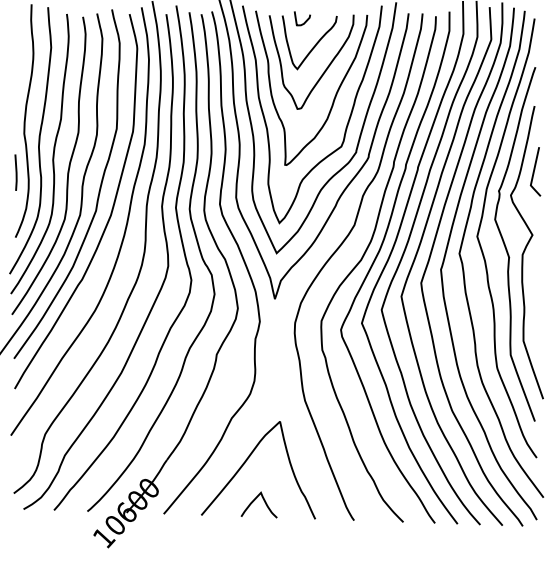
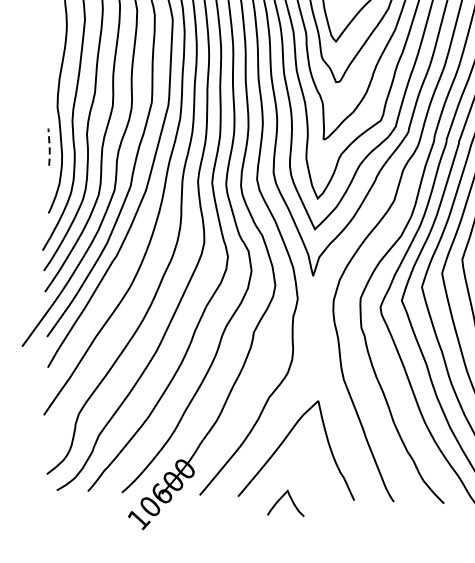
line: (16, 172) -> (49, 146), solid -> dashed
curve: (255, 500) -> (282, 498), moved

